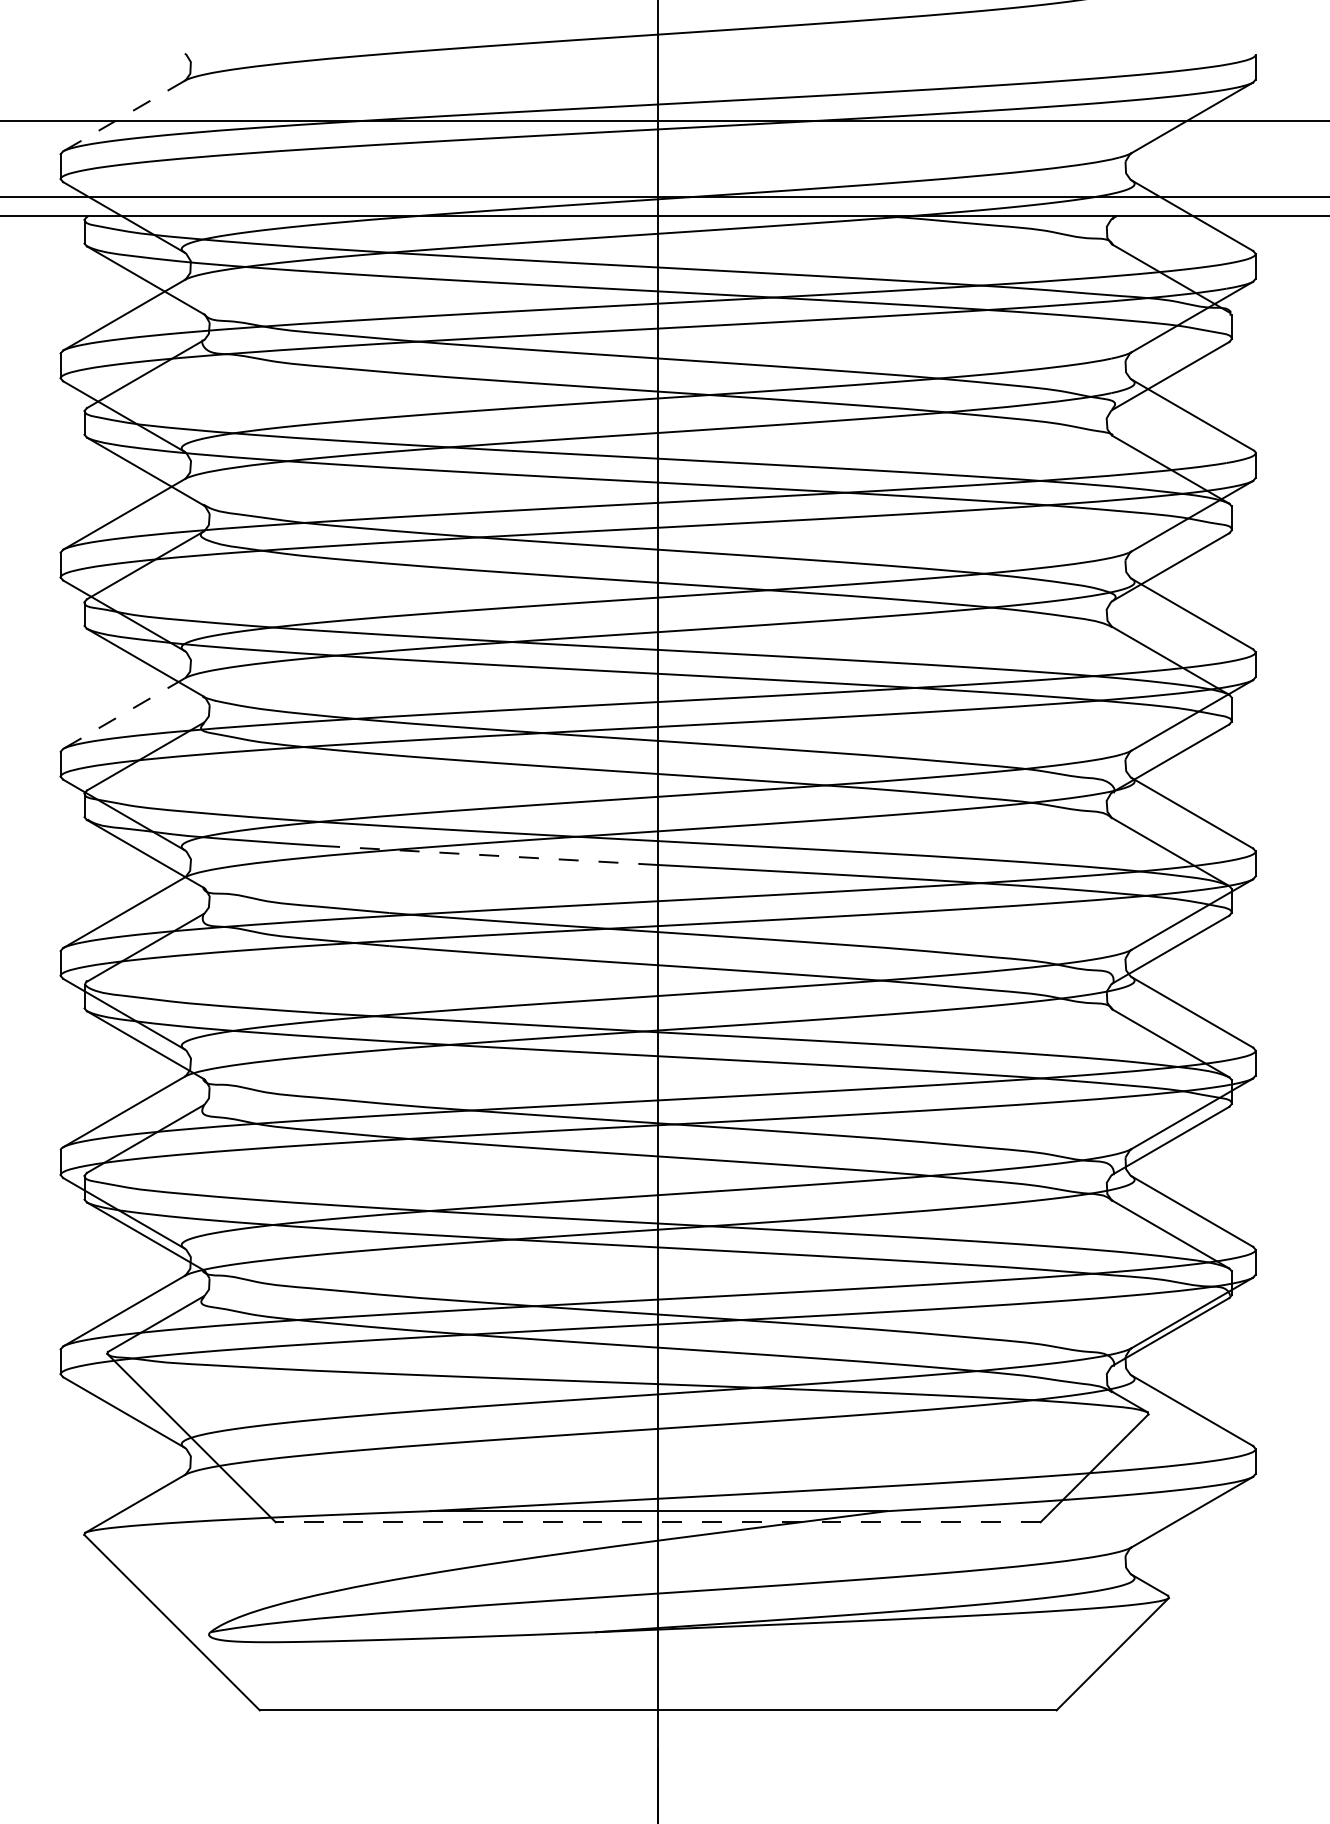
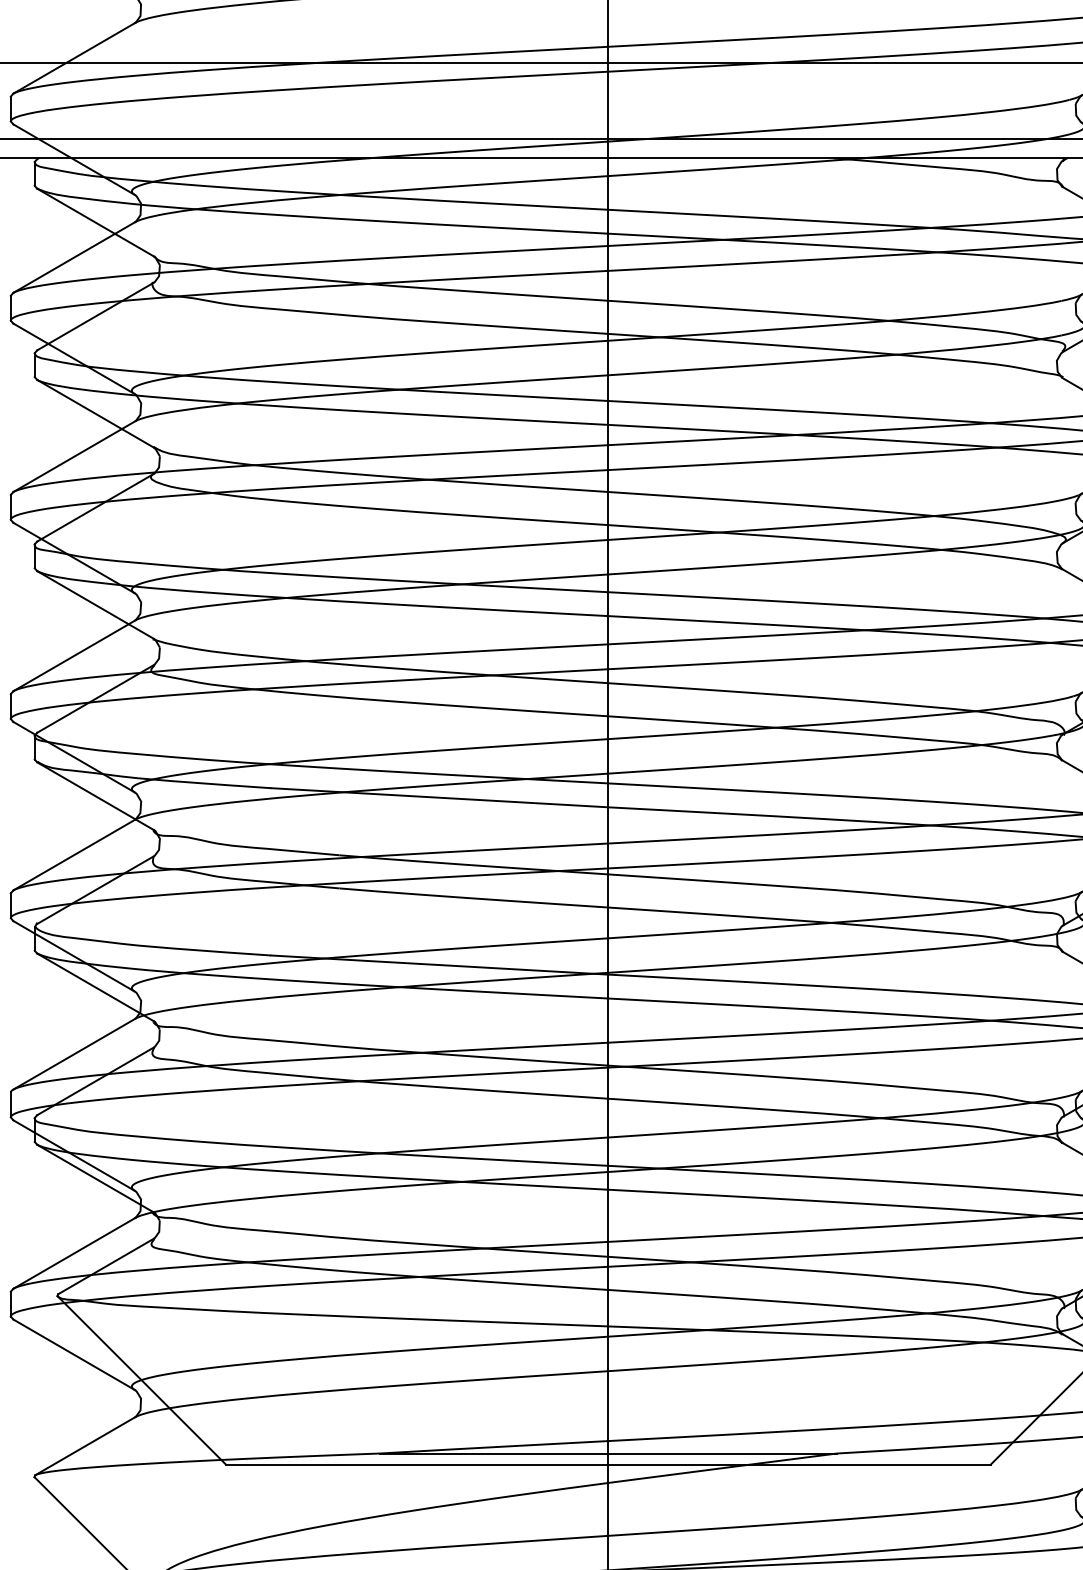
line: (123, 116) -> (73, 58), dashed -> solid
line: (123, 713) -> (73, 655), dashed -> solid
line: (489, 855) -> (439, 797), dashed -> solid
line: (657, 1522) -> (607, 1464), dashed -> solid

